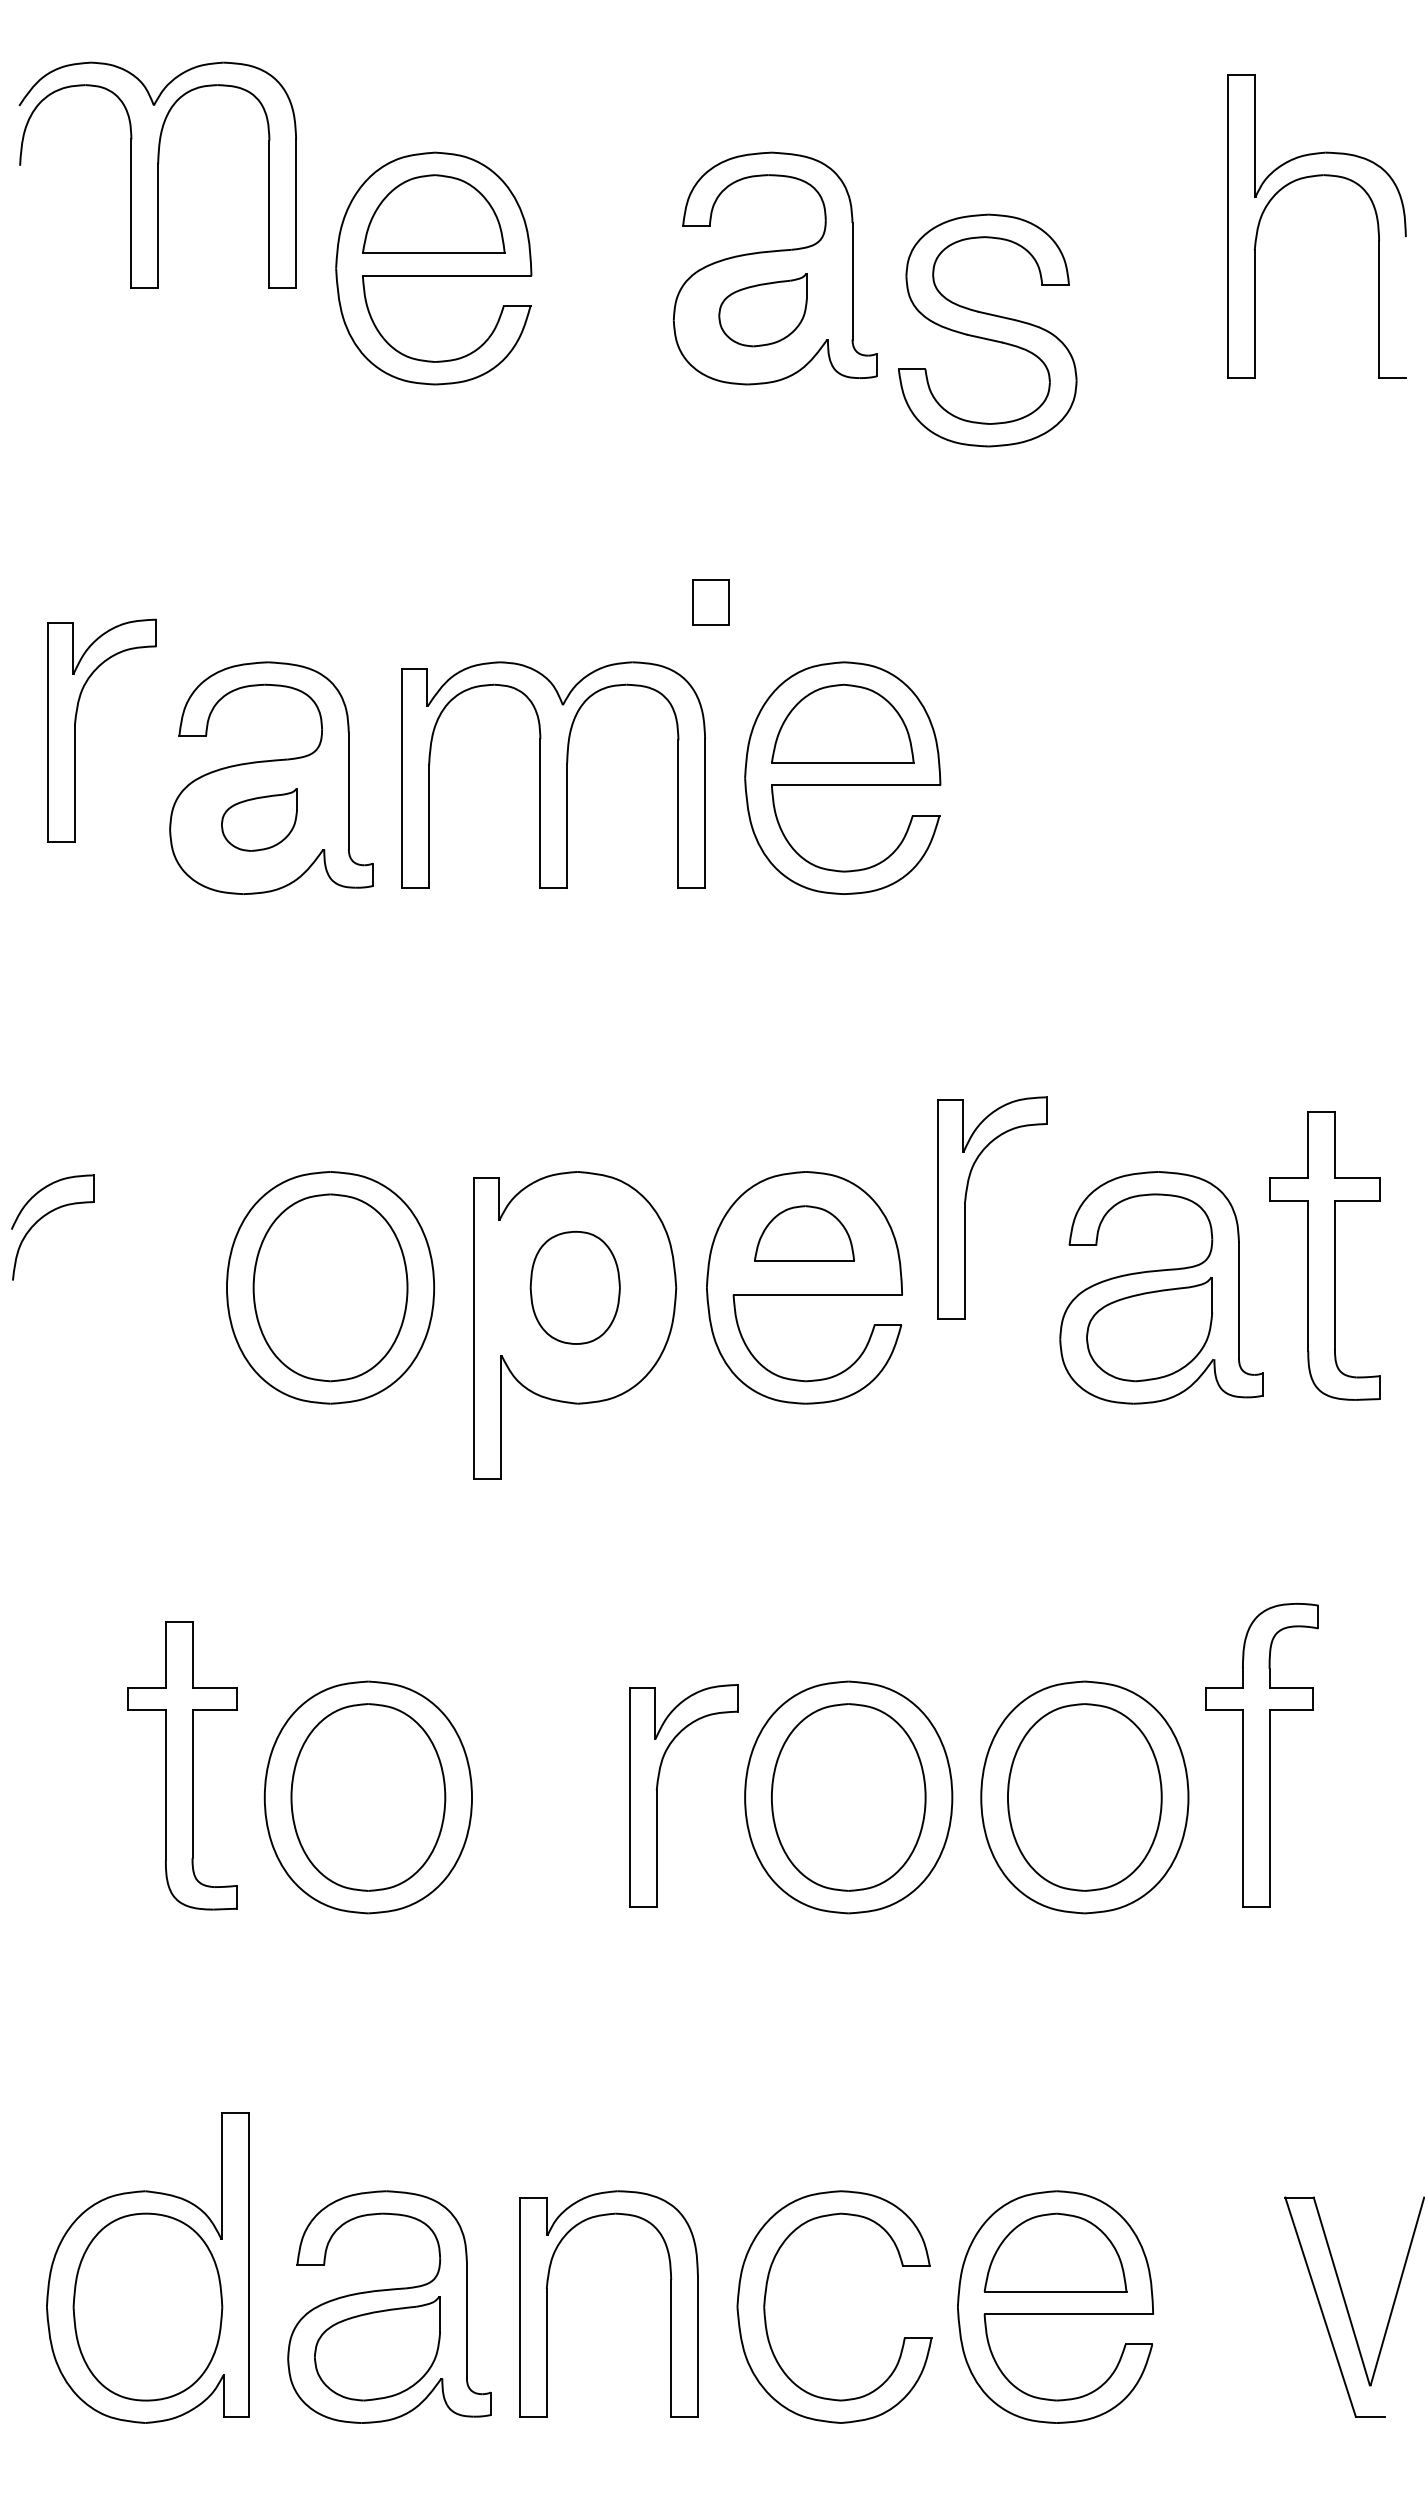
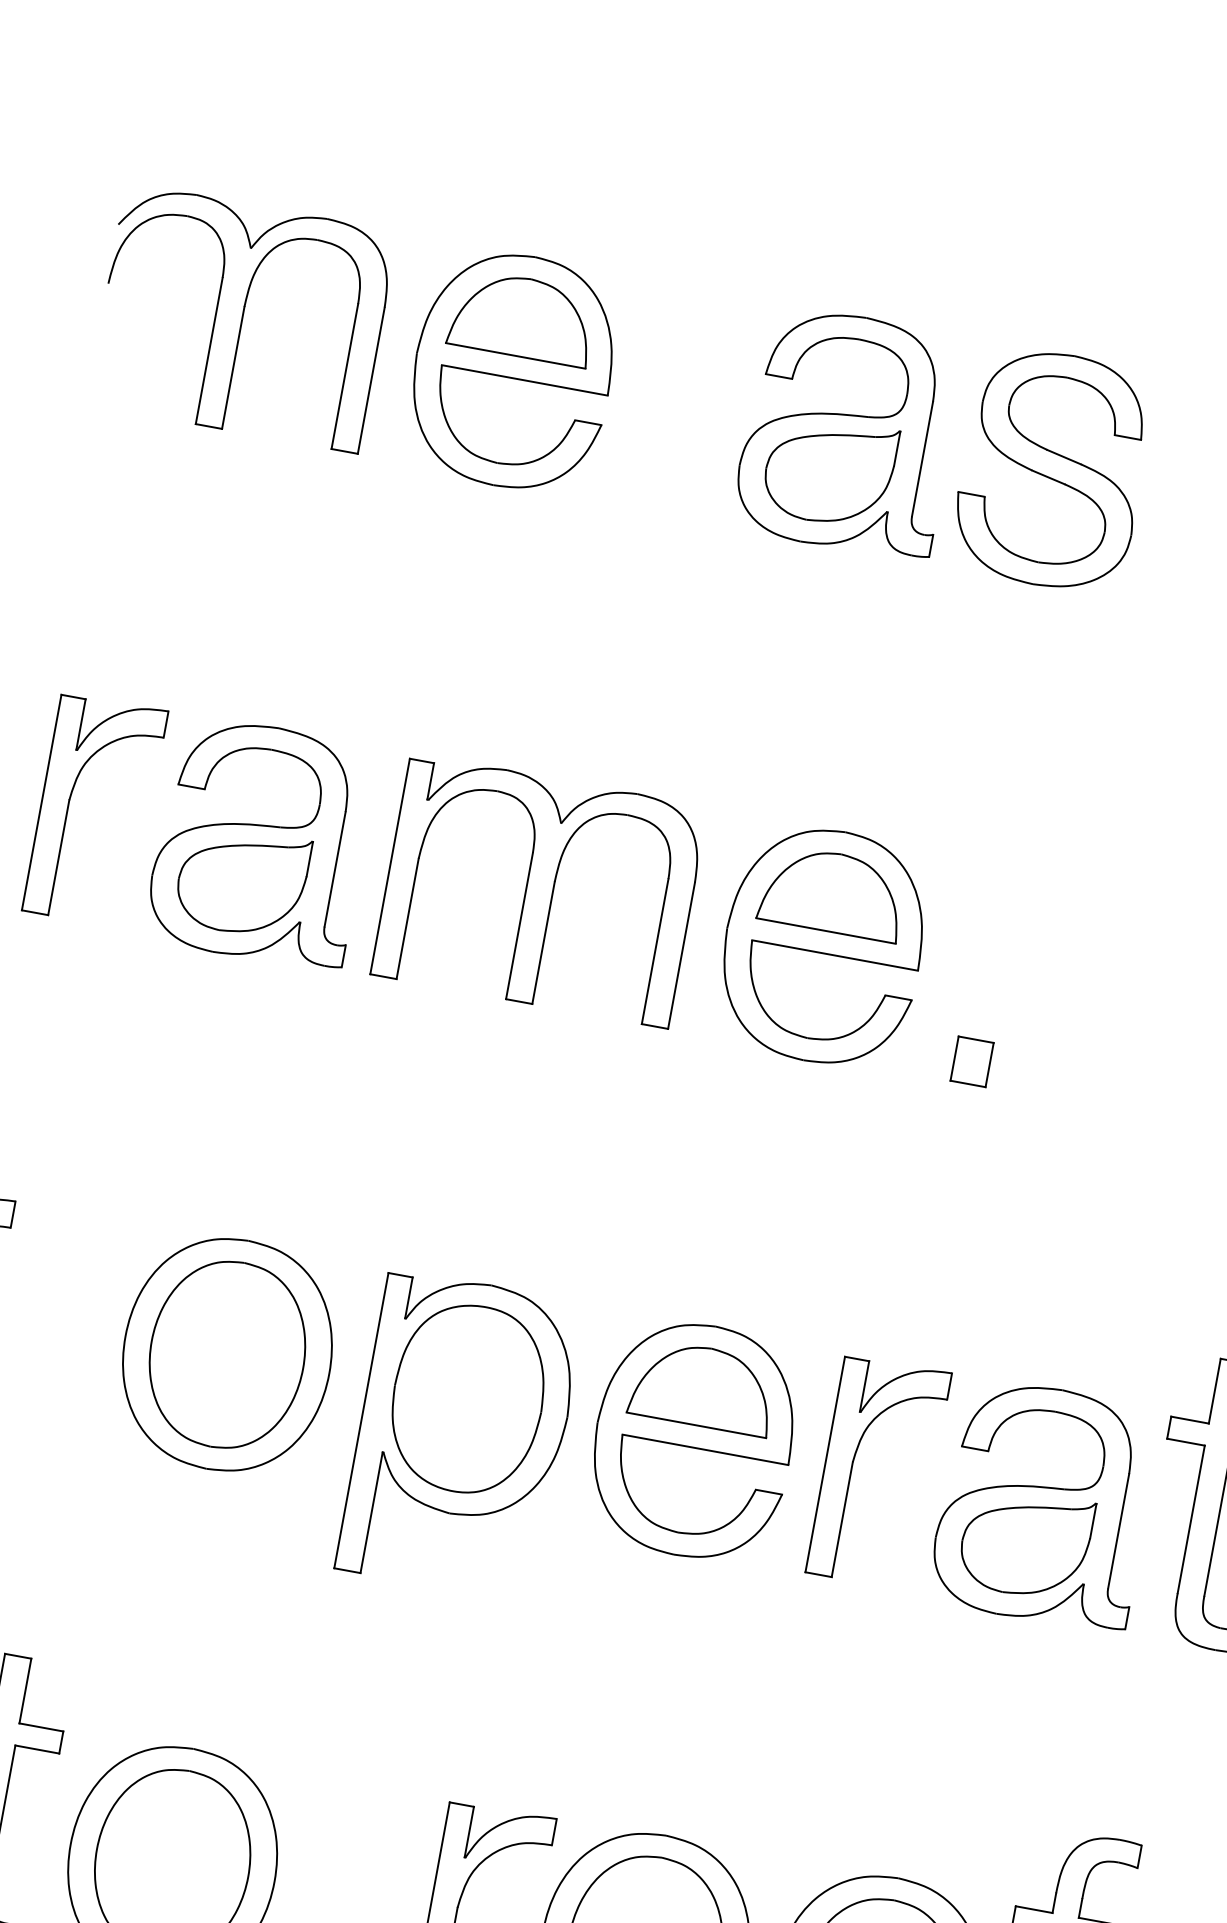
part: (157, 174) -> (241, 317), moved
part: (762, 309) -> (828, 470), size x1.43
part: (987, 330) -> (1052, 469), moved
part: (710, 602) -> (971, 1061), moved
part: (75, 730) -> (68, 805), moved
part: (259, 819) -> (242, 881), size x1.67
part: (966, 1201) -> (854, 1461), moved
part: (804, 1233) -> (703, 1386), size x1.43
part: (575, 1287) -> (468, 1398), size x1.67

